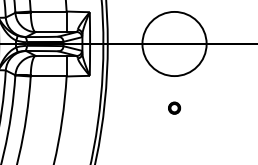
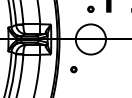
part: (173, 107) -> (73, 69), moved

